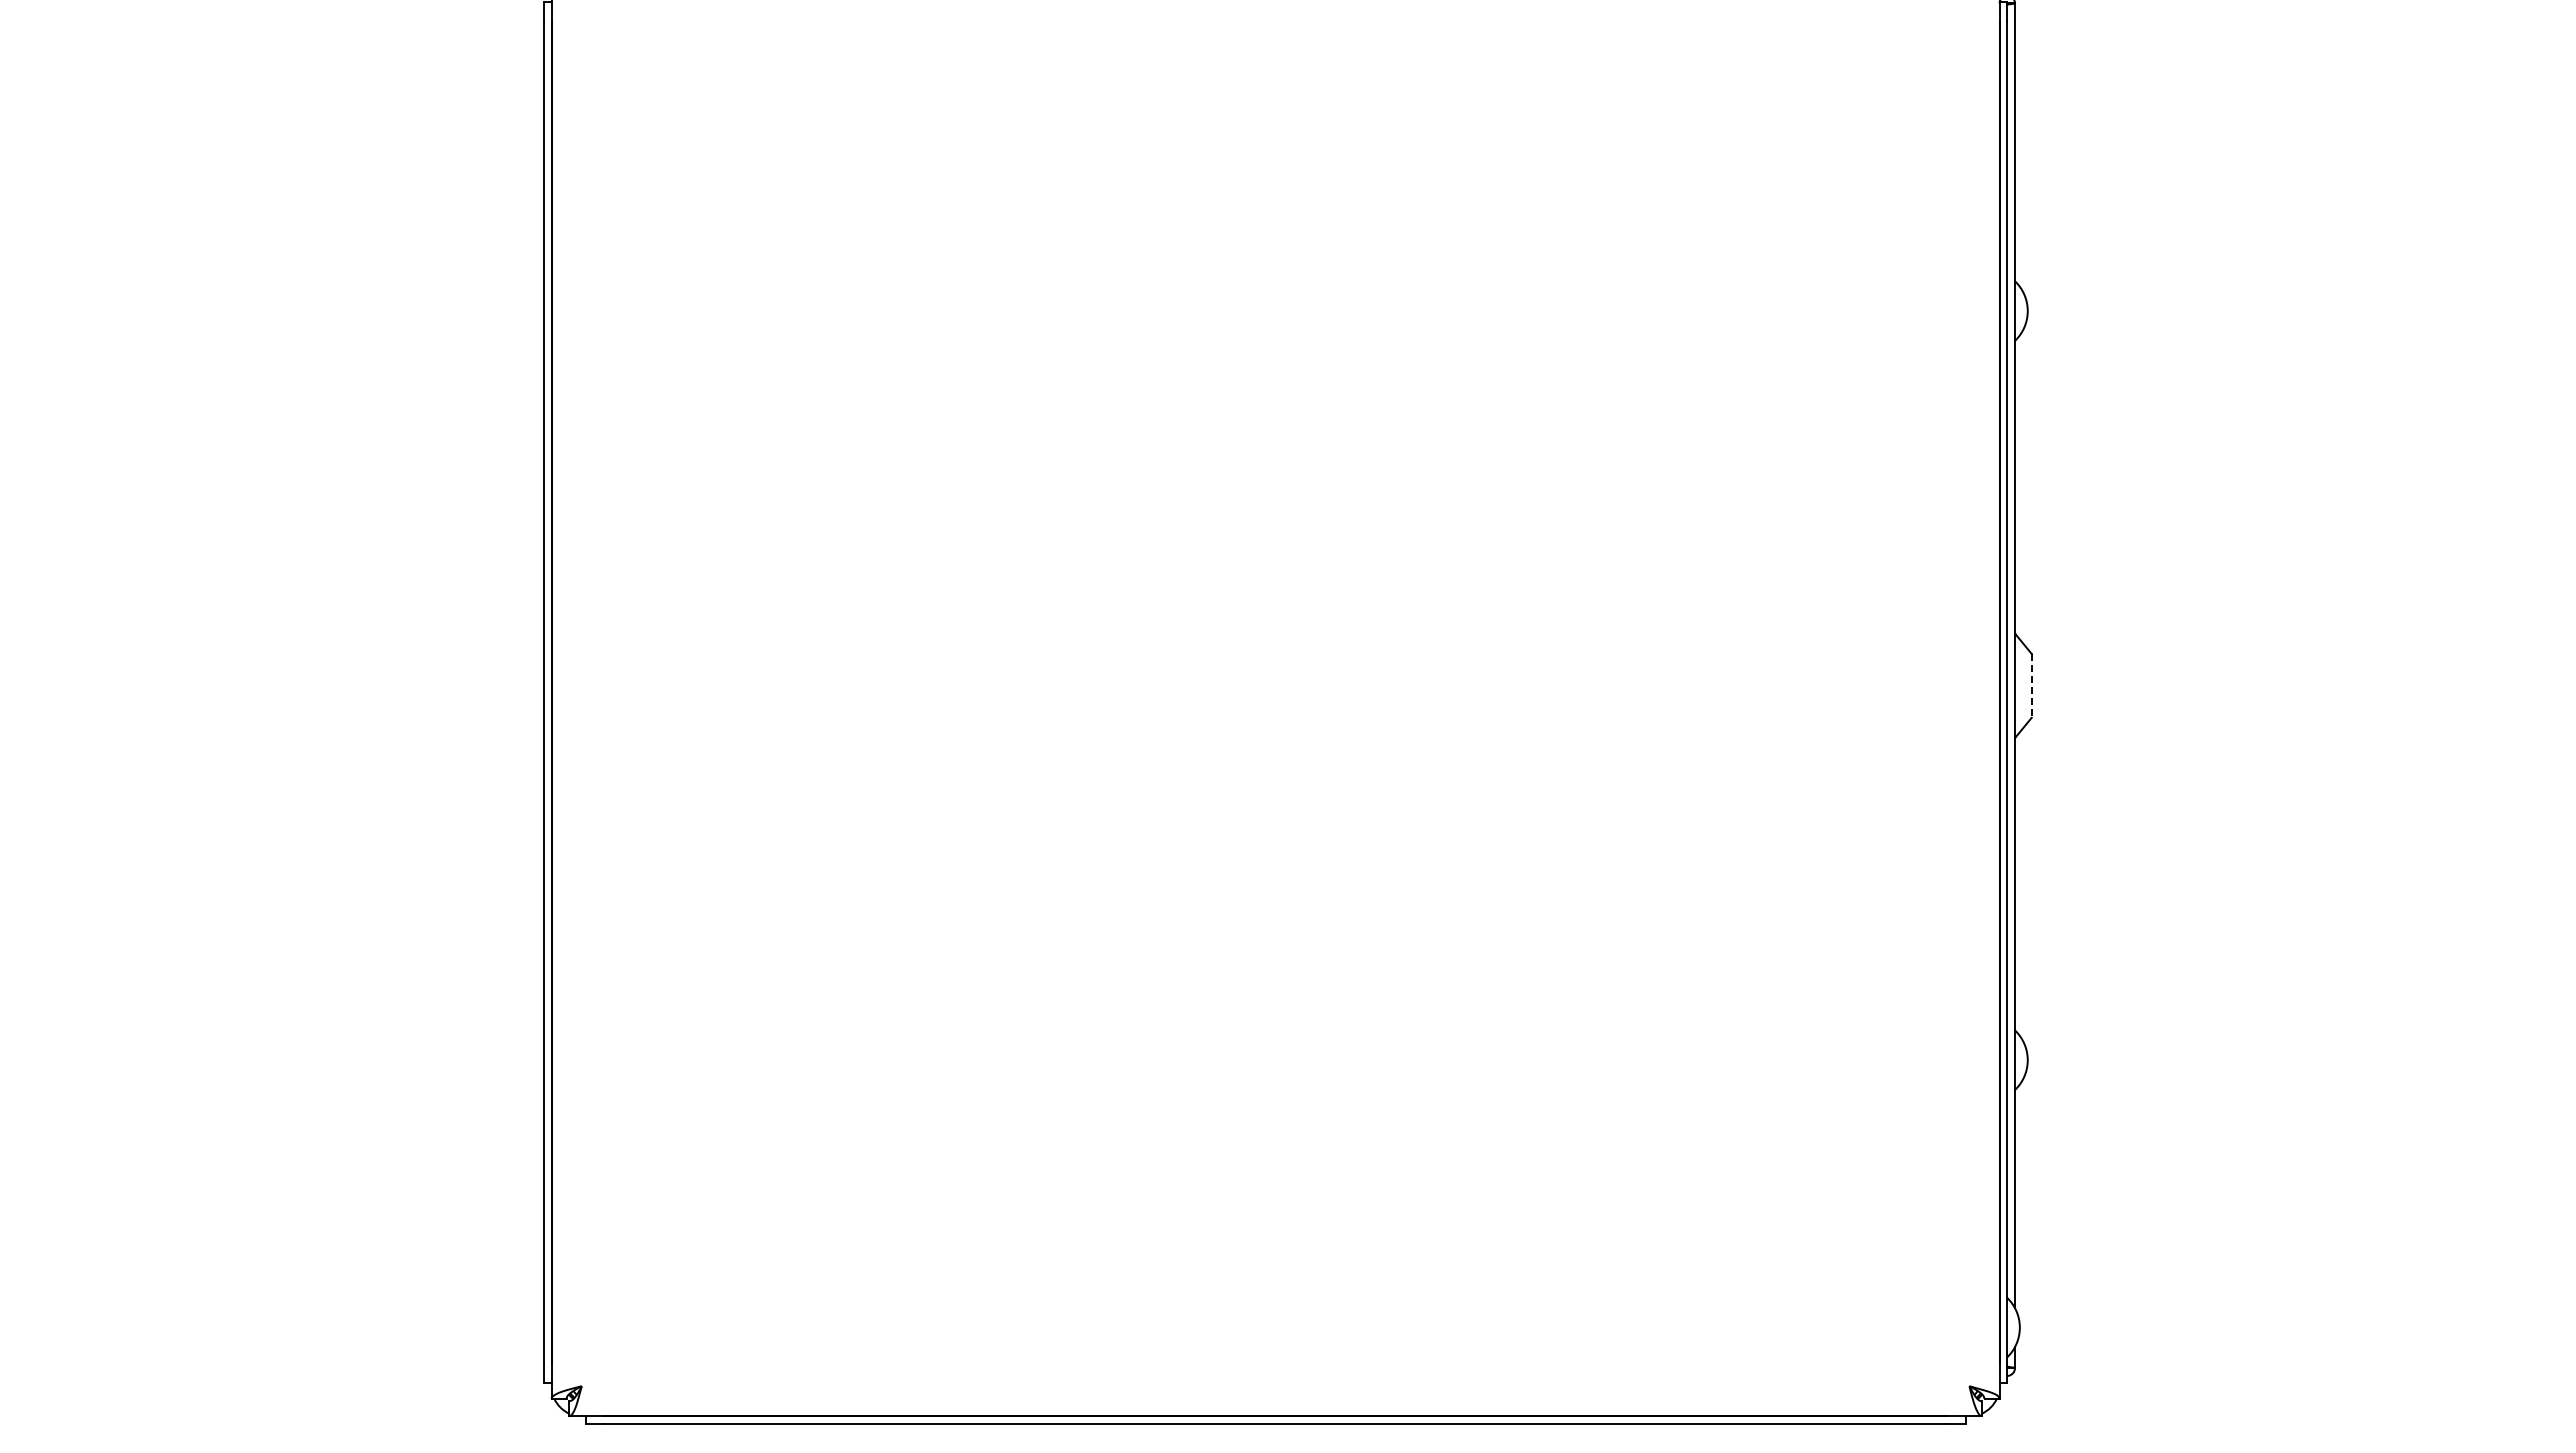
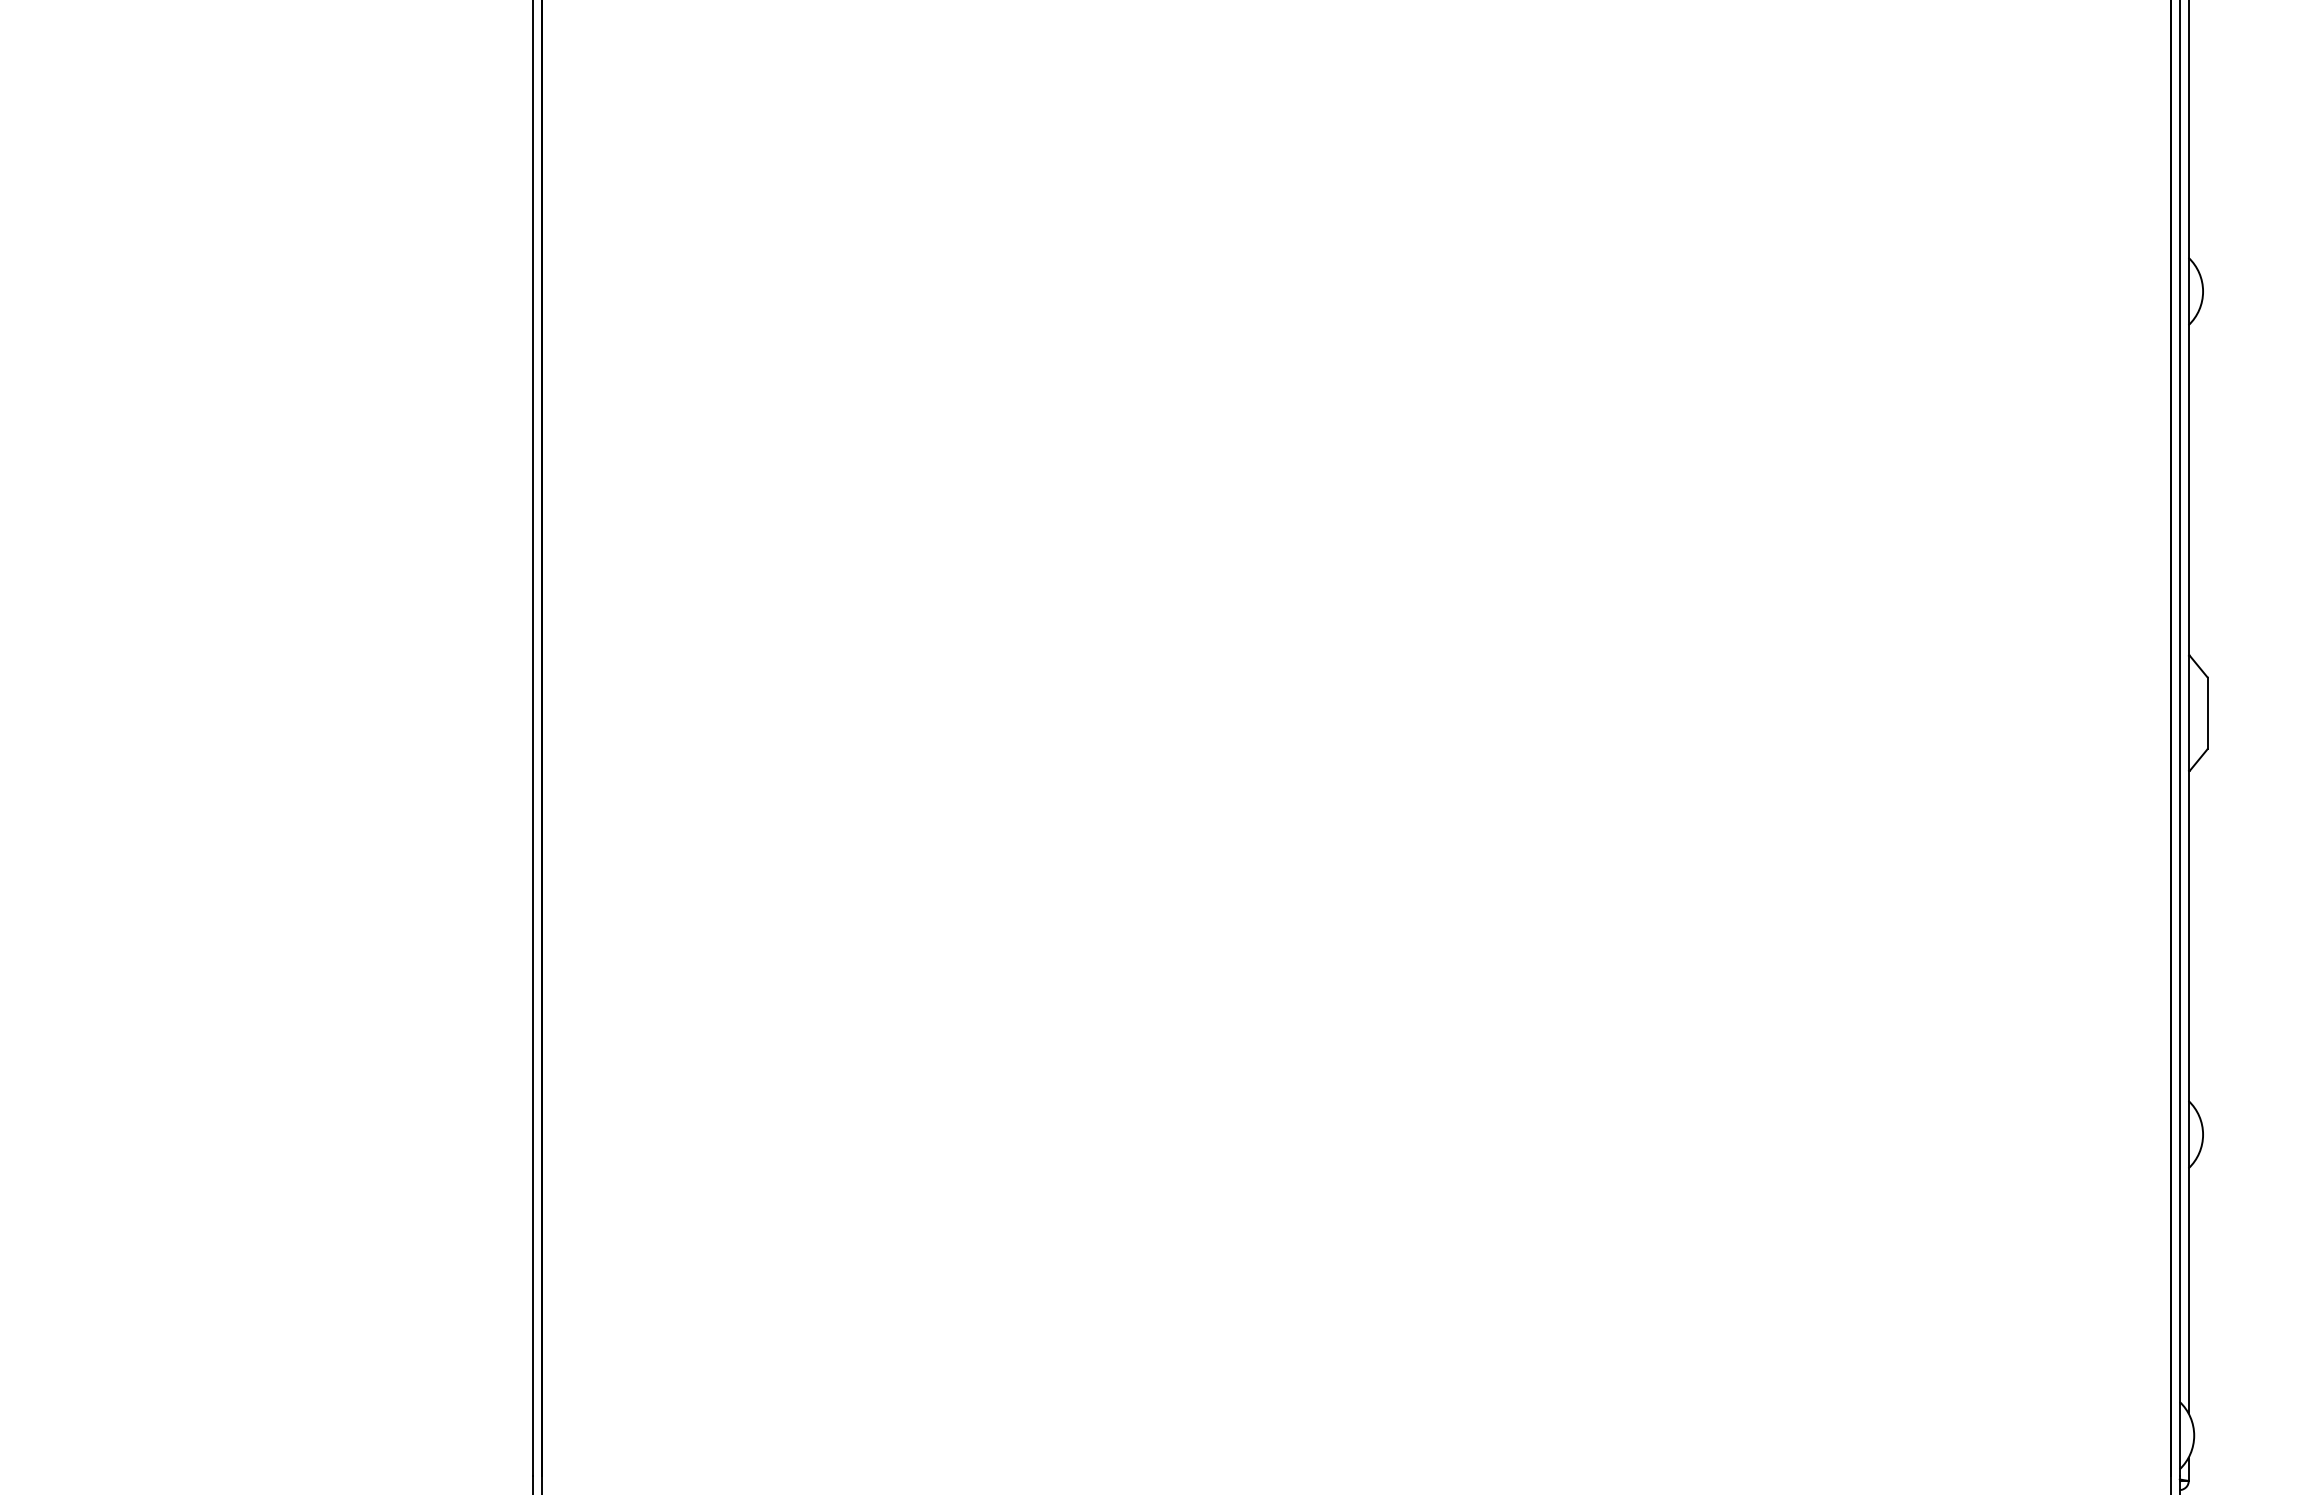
line: (2031, 685) -> (2207, 712), dashed -> solid

